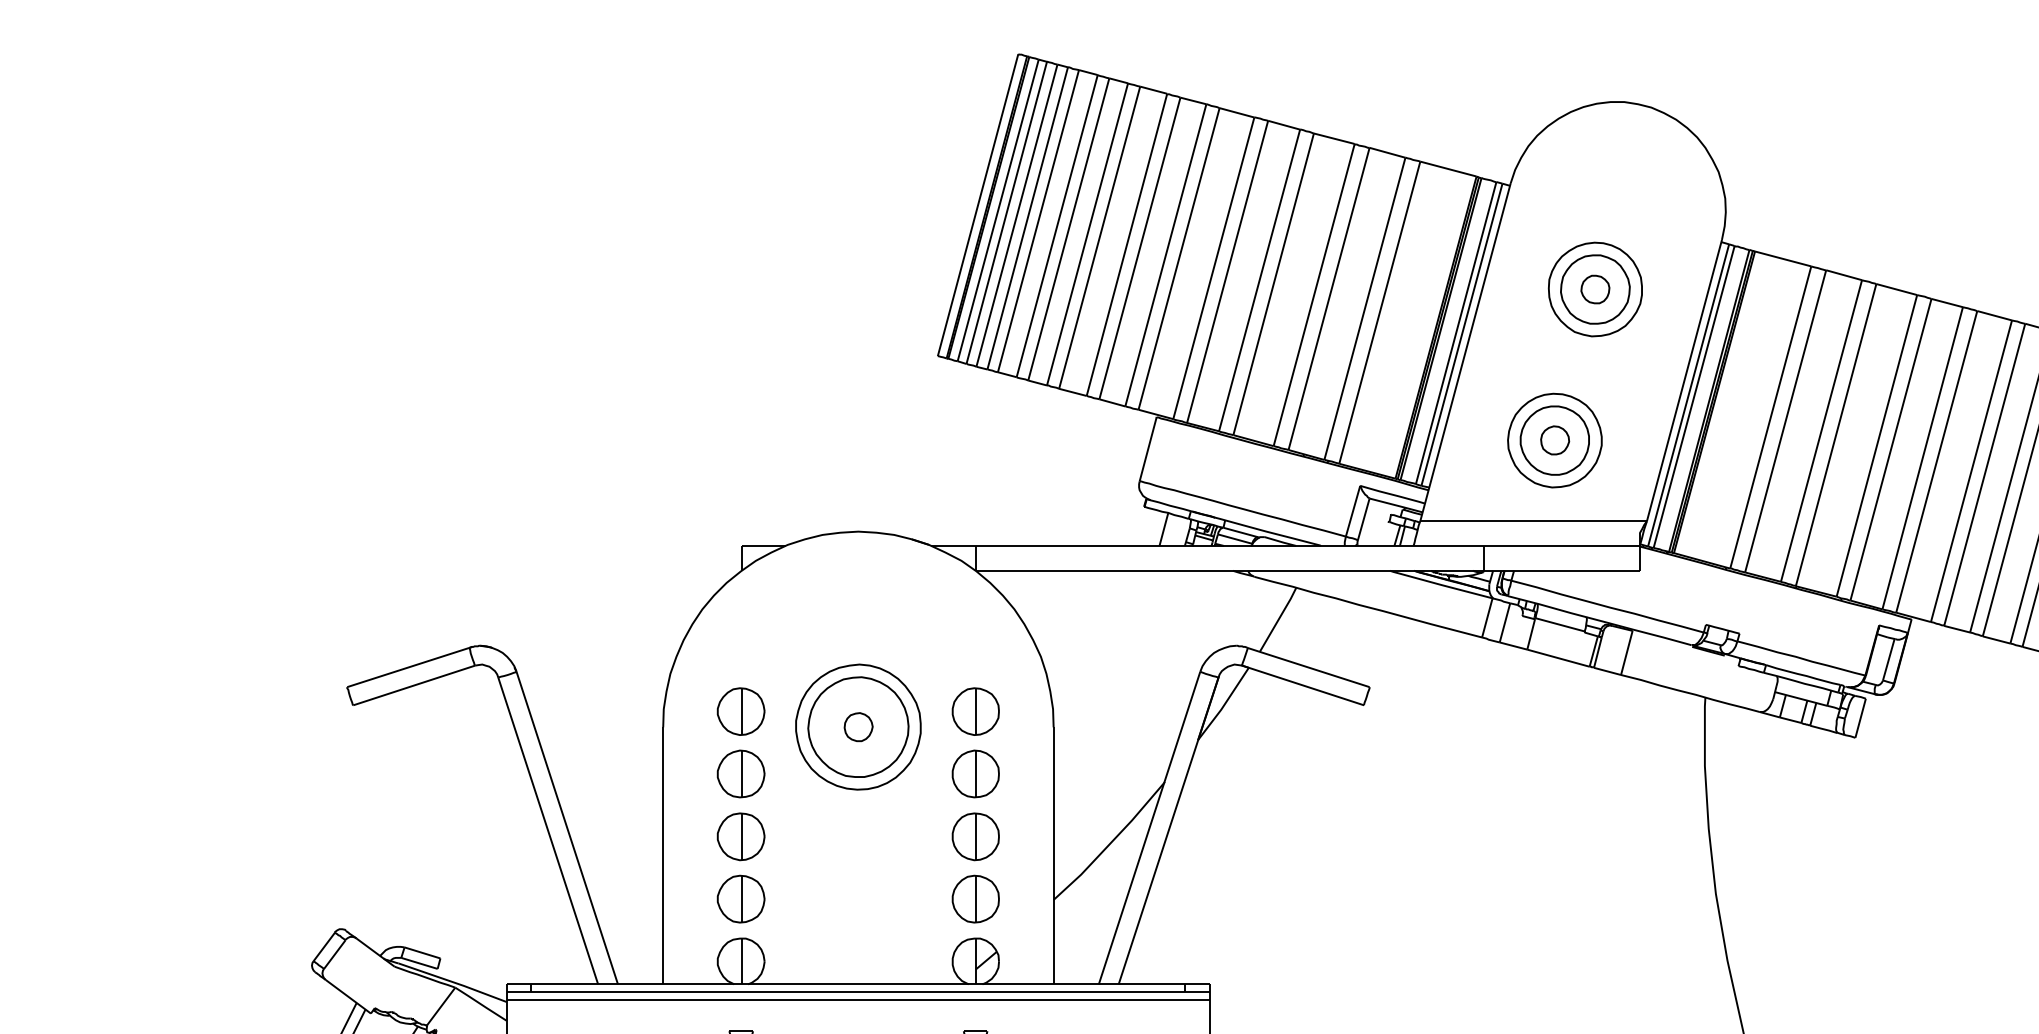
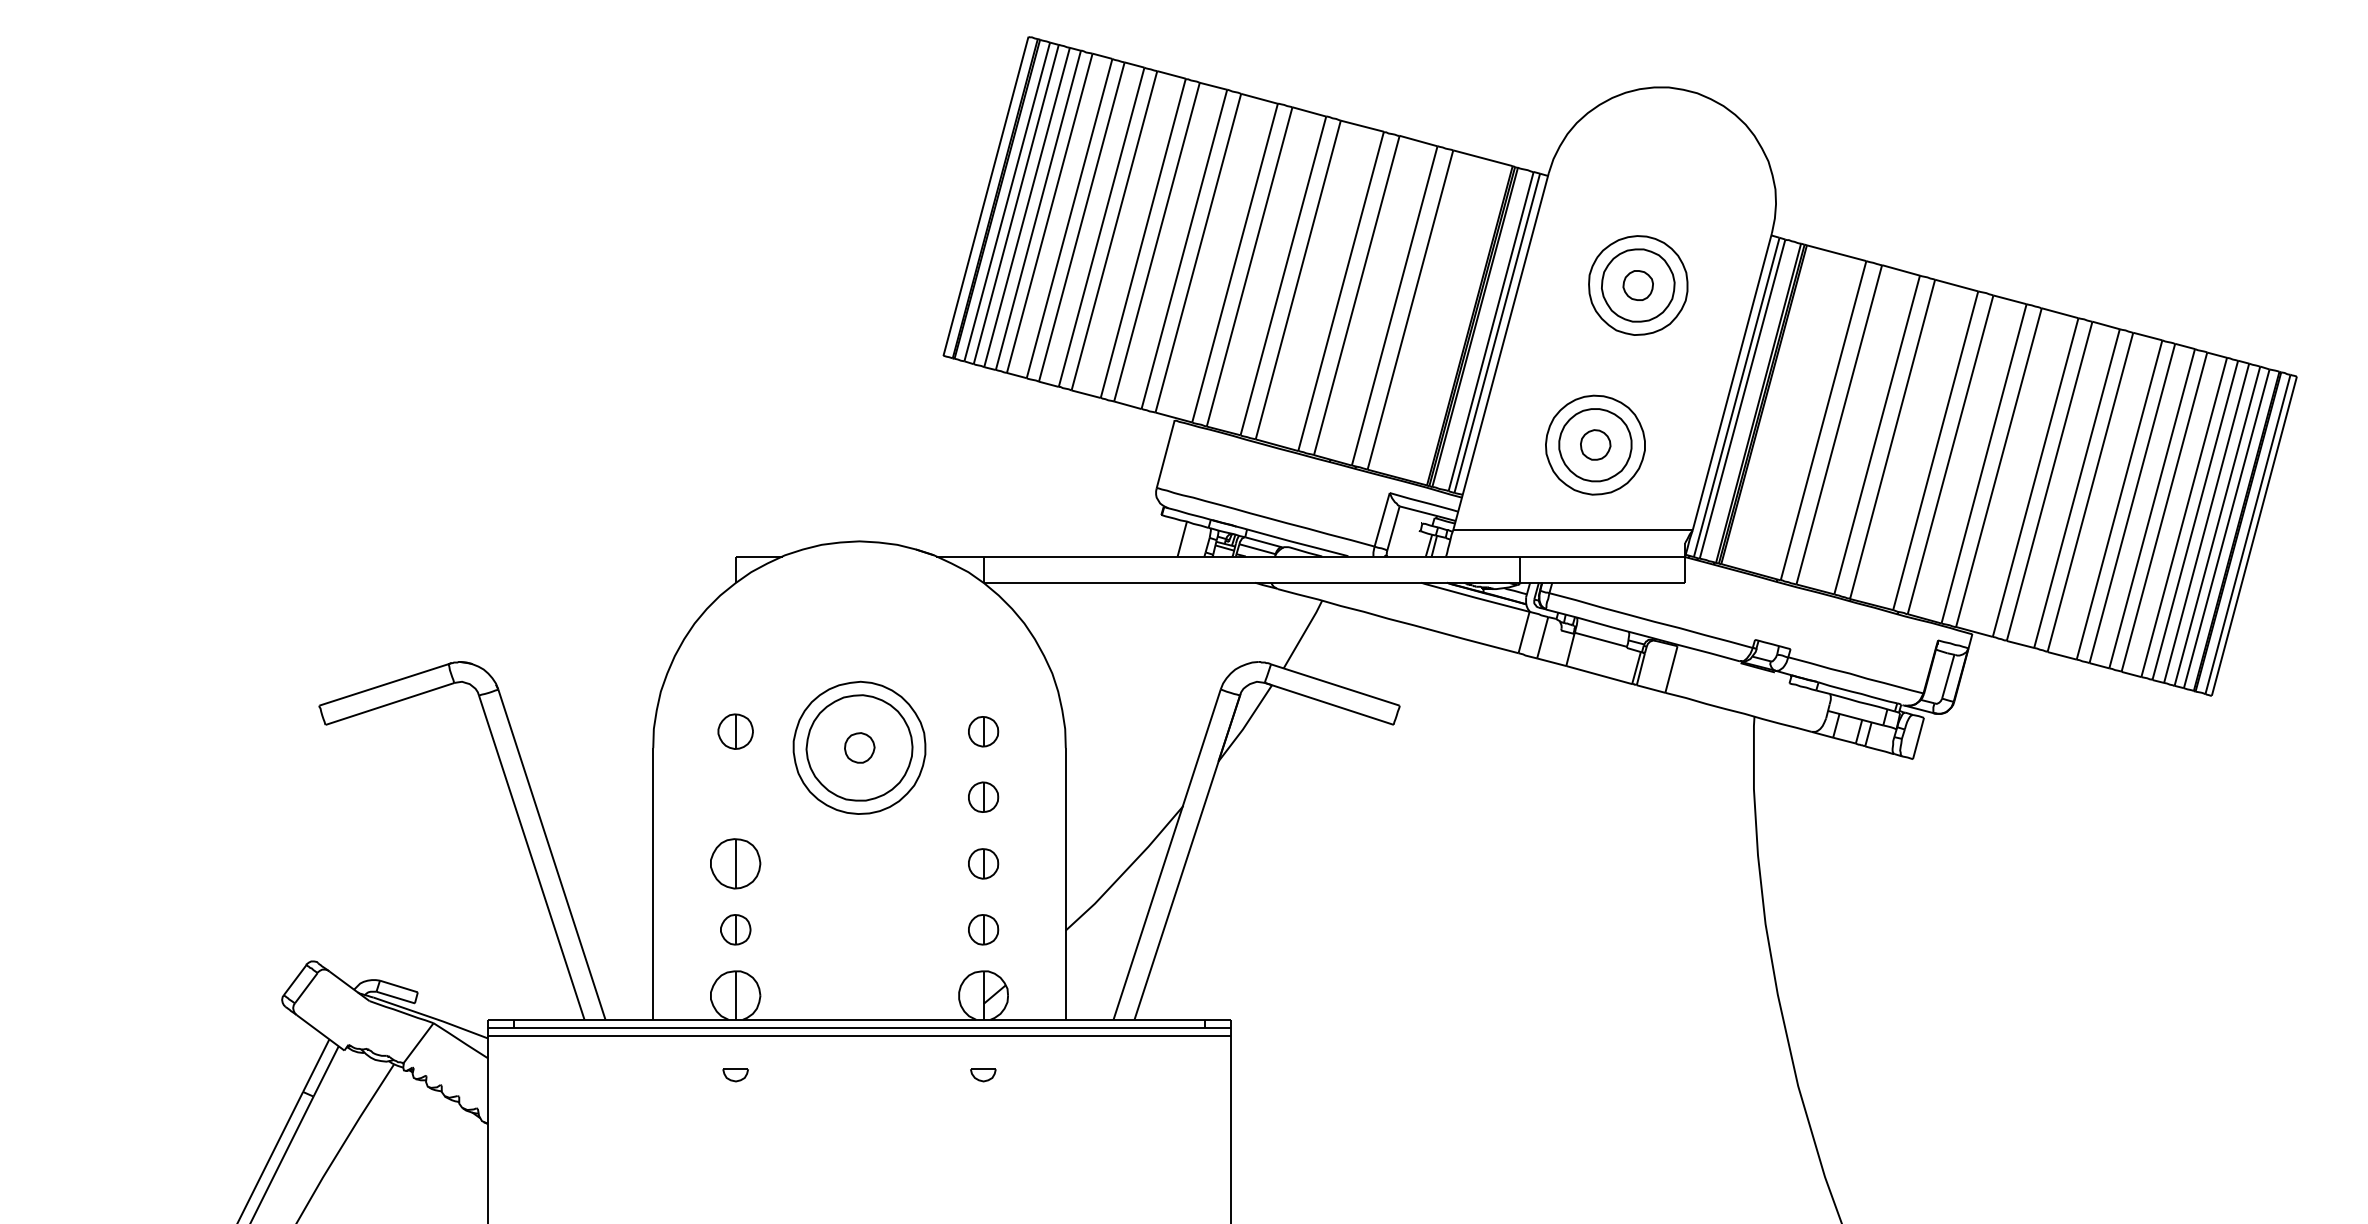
part: (741, 711) -> (735, 731), size x0.7
part: (975, 711) -> (983, 731), size x0.6
part: (975, 773) -> (983, 796), size x0.6
part: (741, 774) -> (735, 797), removed
part: (975, 836) -> (983, 863), size x0.6
part: (741, 898) -> (735, 929), size x0.6
part: (975, 898) -> (983, 929), size x0.6

